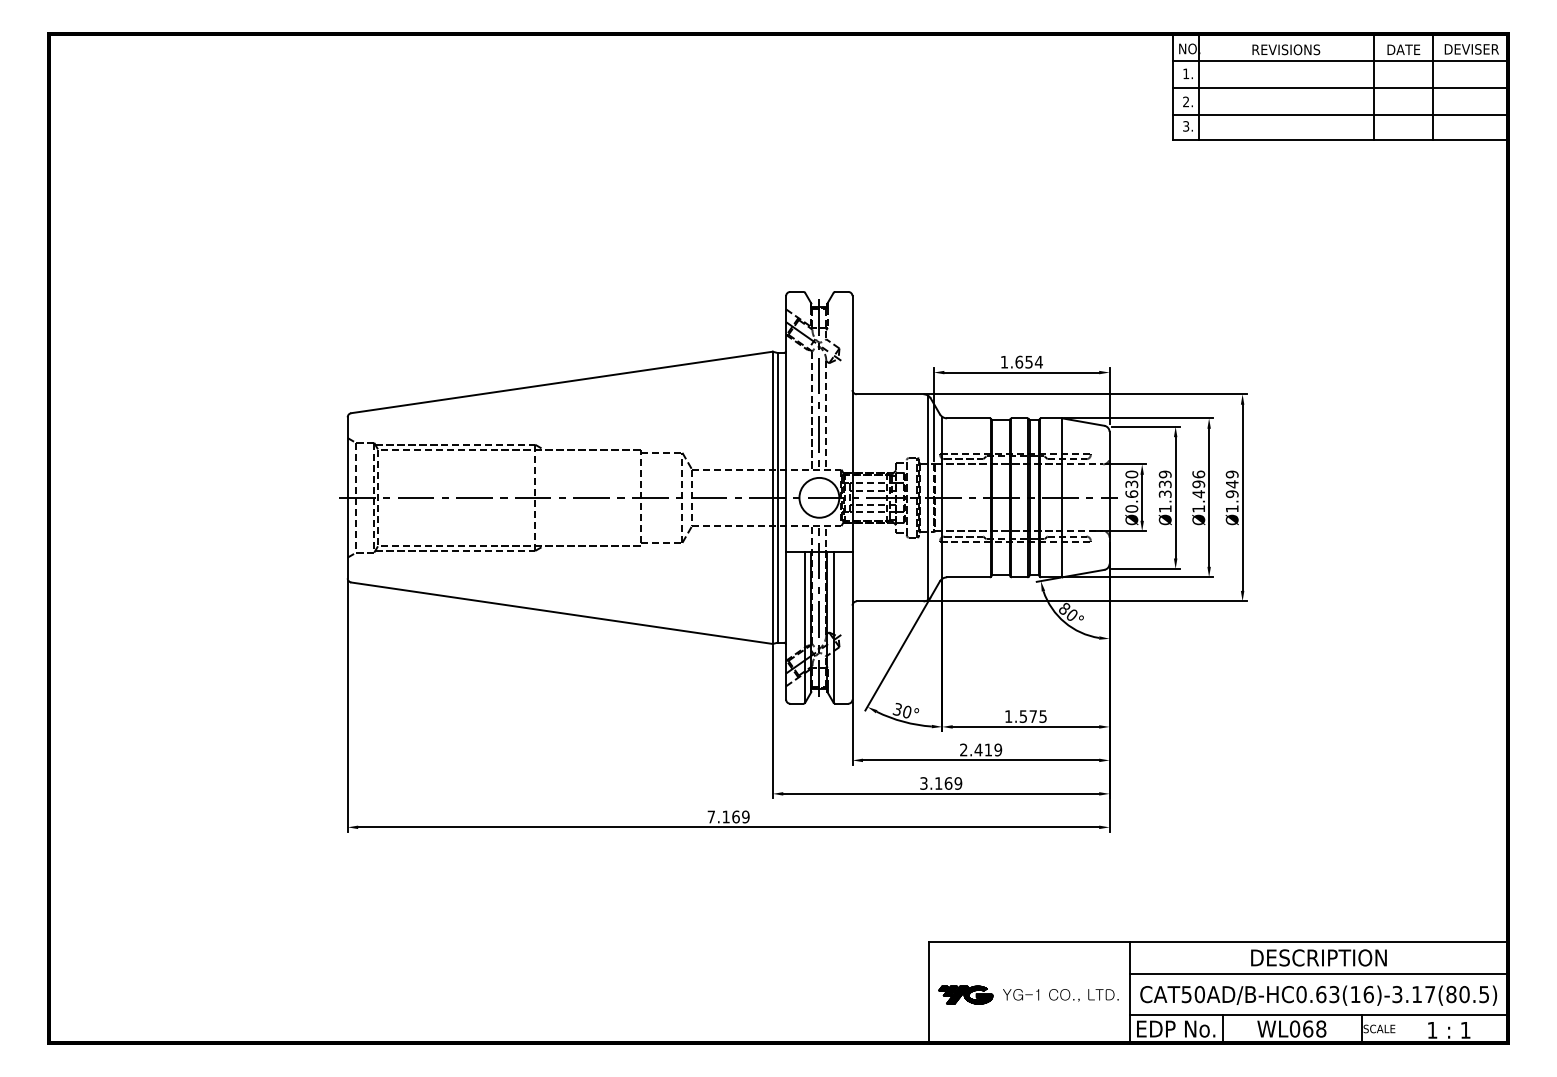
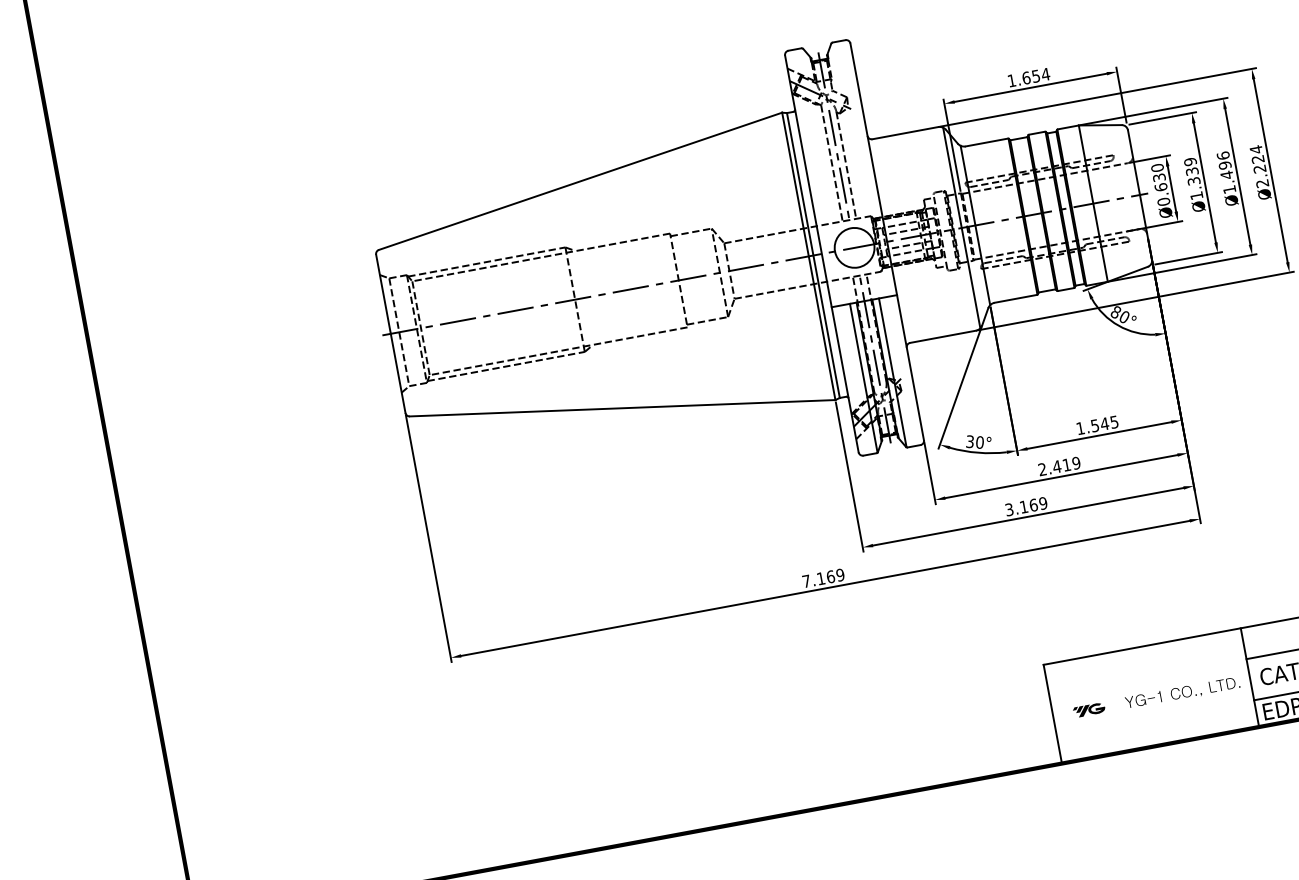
text: (1231, 491) -> (1258, 166), Ø1.949 -> Ø2.224
text: (1033, 716) -> (1104, 423), 1.575 -> 1.545
part: (965, 994) -> (1088, 709), size x0.6

